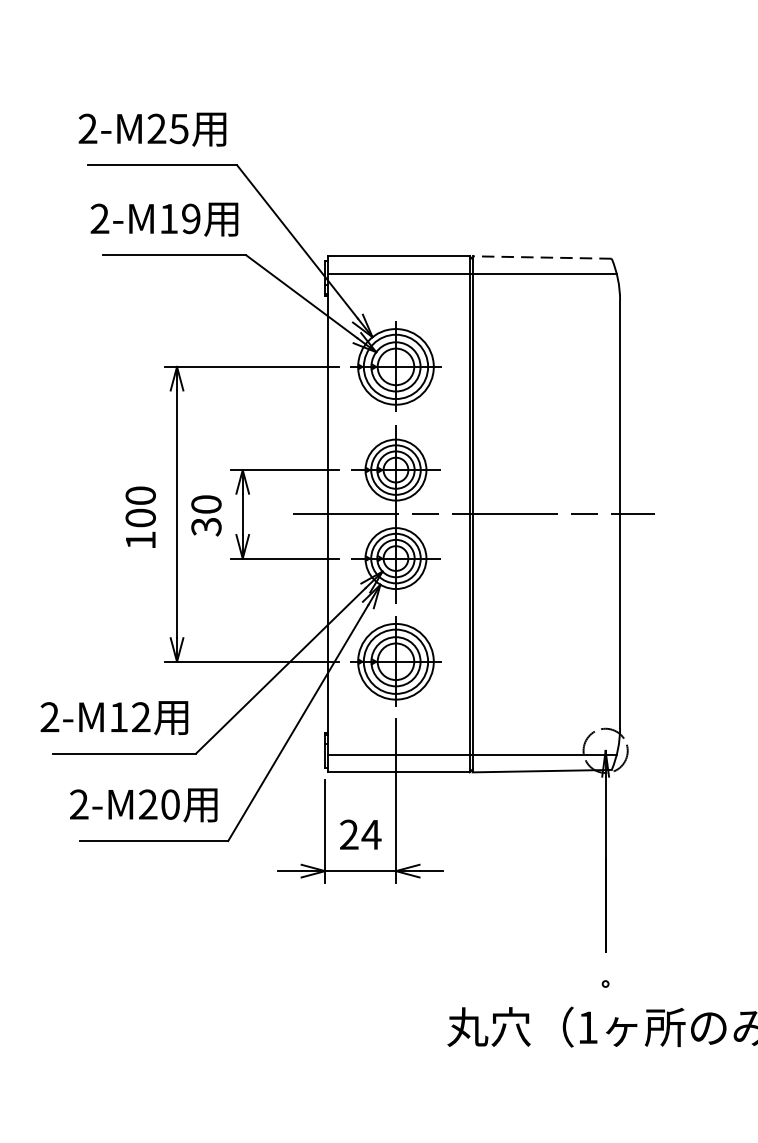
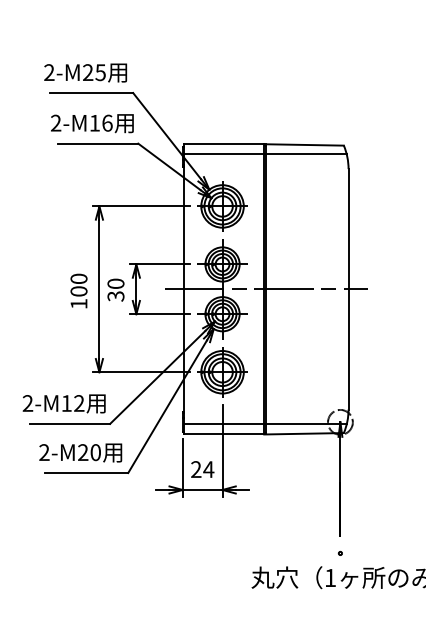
text: (191, 217) -> (107, 122), 2-M19 -> 2-M16
line: (541, 256) -> (304, 144), dashed -> solid

